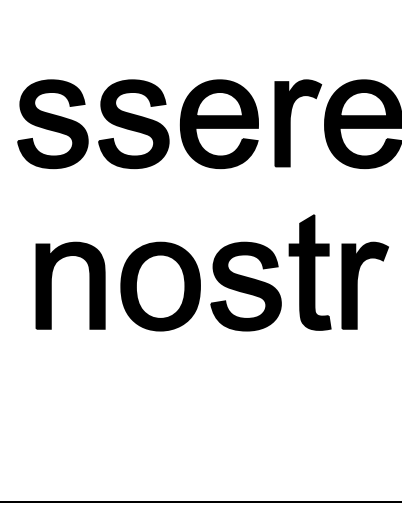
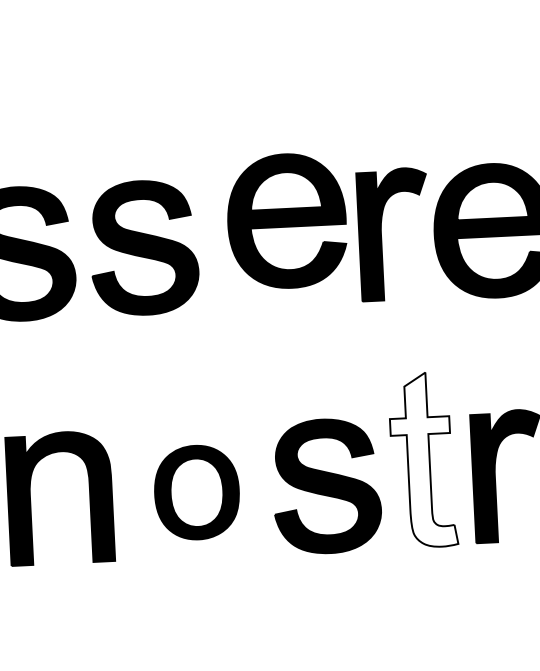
part: (218, 124) -> (285, 221), moved
fill: (309, 272) -> (422, 460), removed
part: (160, 286) -> (196, 492), size x0.7

